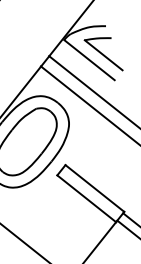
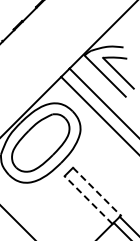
line: (94, 188) -> (96, 191), solid -> dashed
line: (86, 199) -> (88, 200), solid -> dashed

